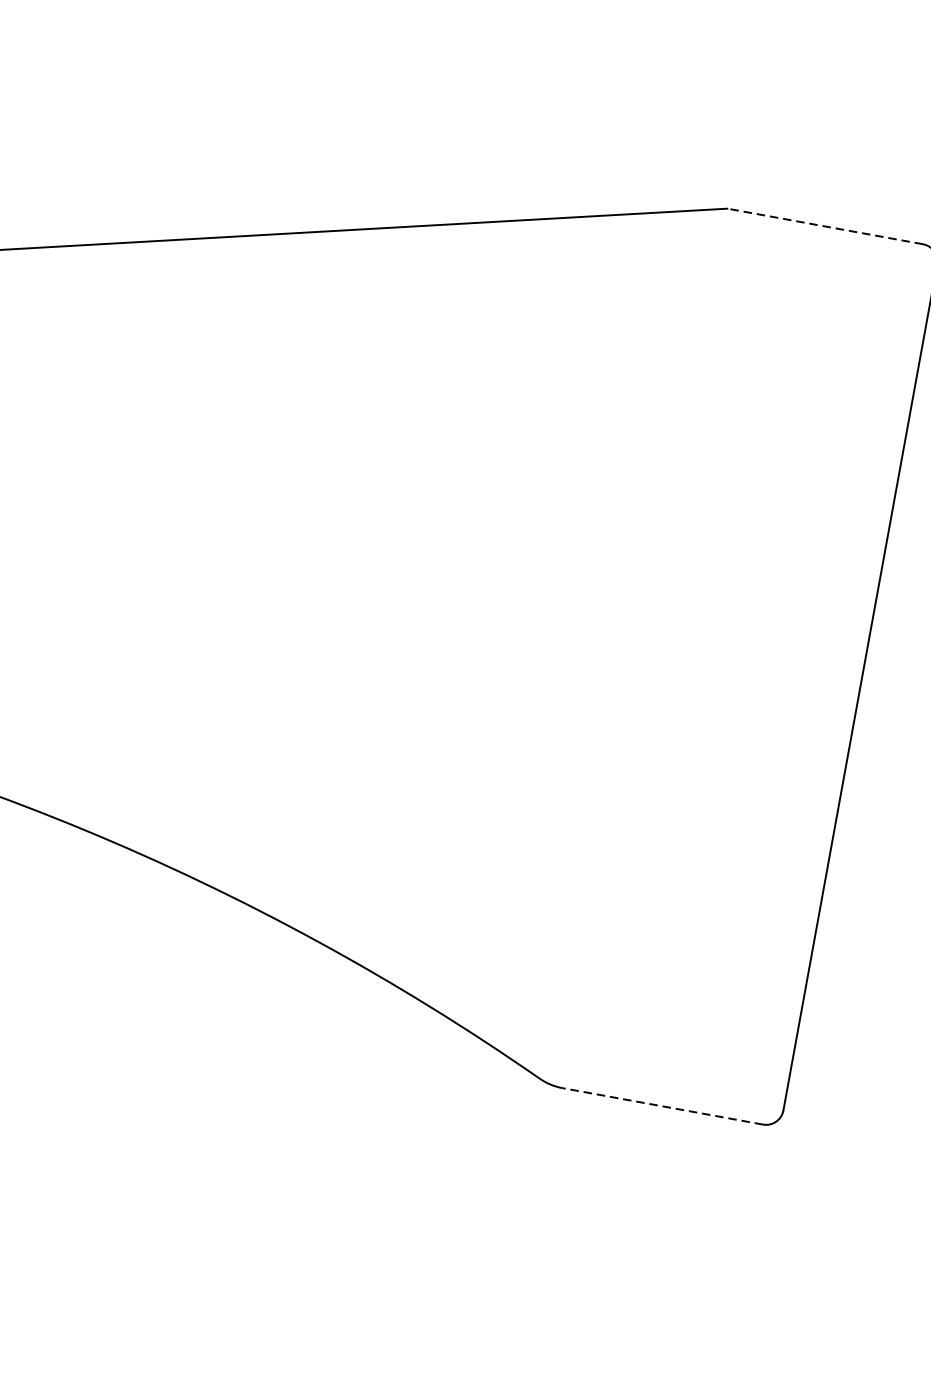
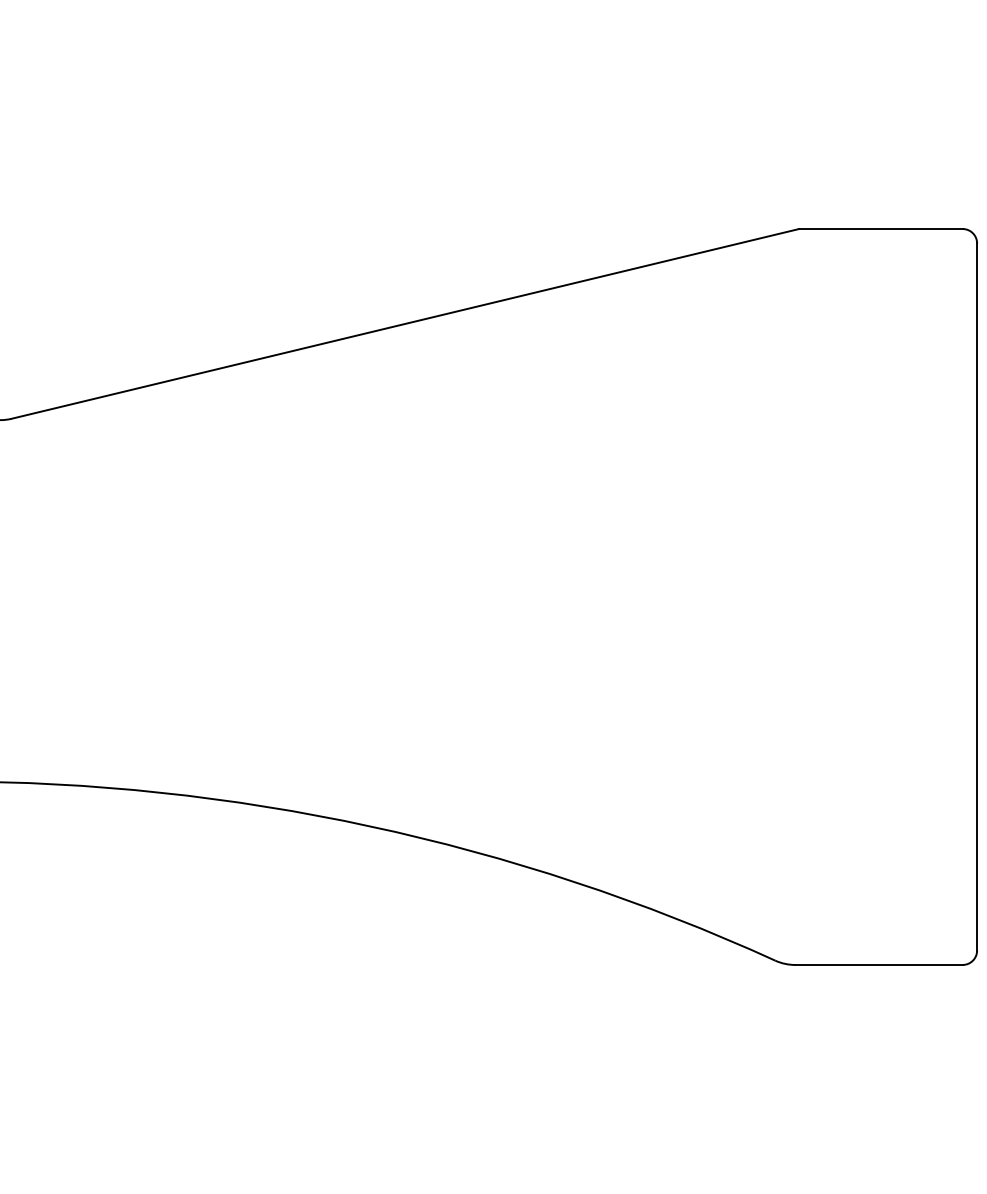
line: (824, 226) -> (880, 229), dashed -> solid
line: (662, 1105) -> (878, 964), dashed -> solid

